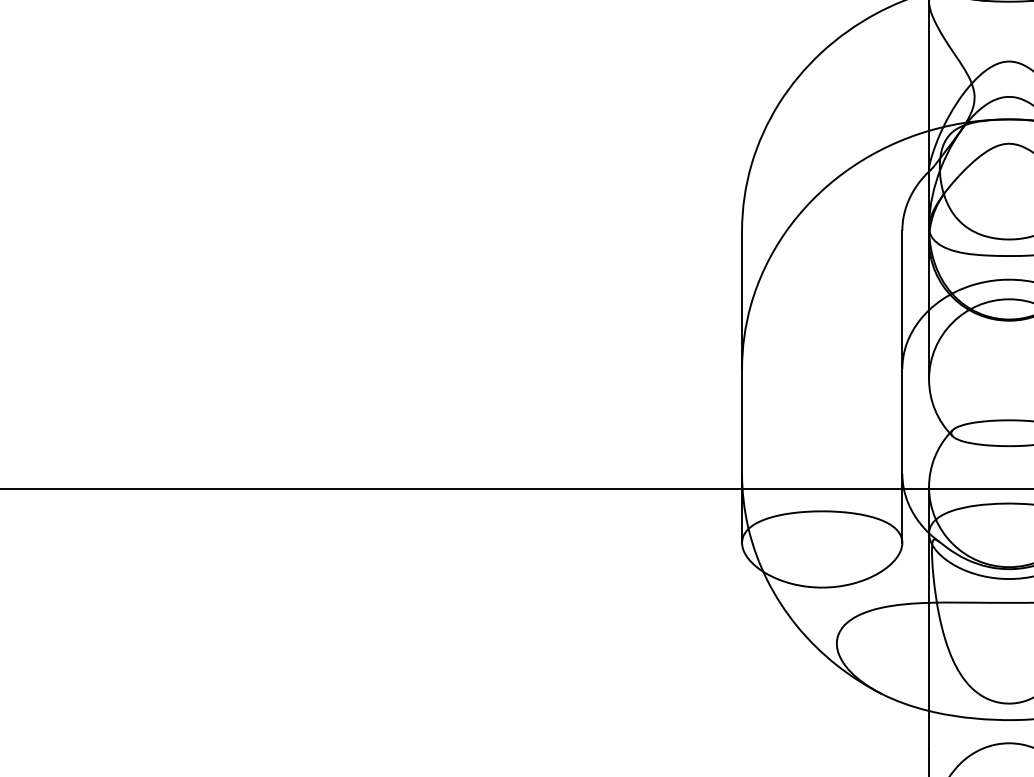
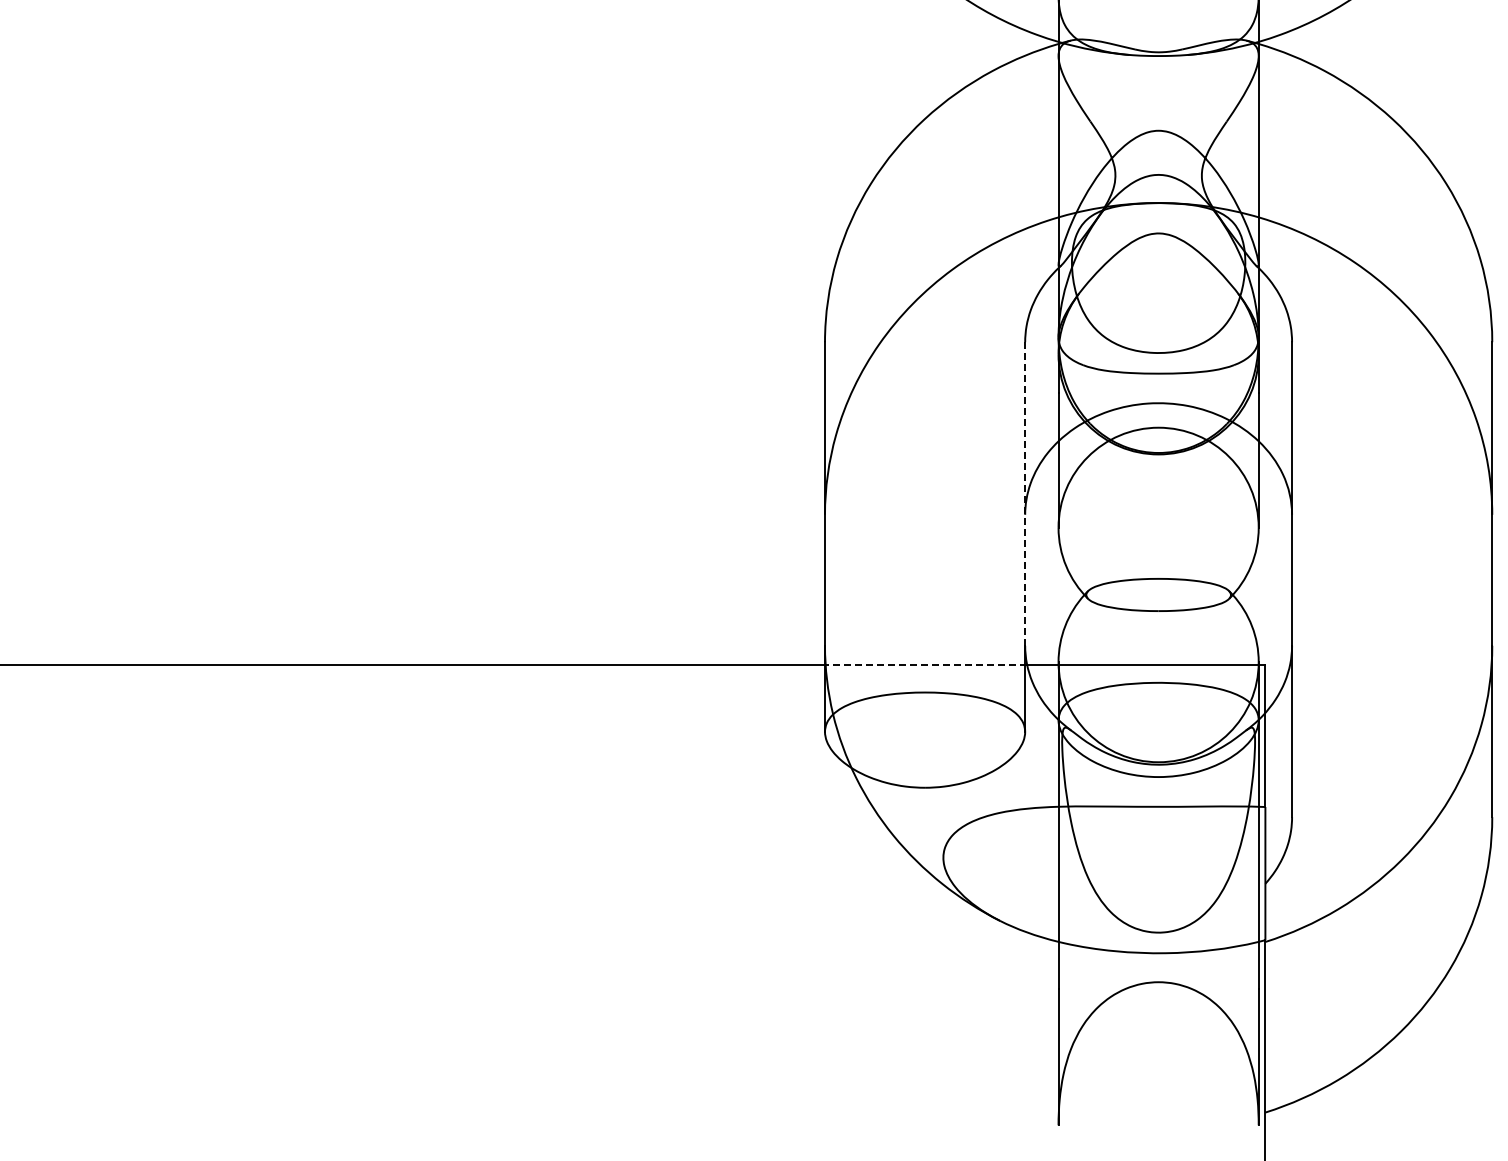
line: (902, 352) -> (1025, 494), solid -> dashed
line: (822, 488) -> (925, 664), solid -> dashed

